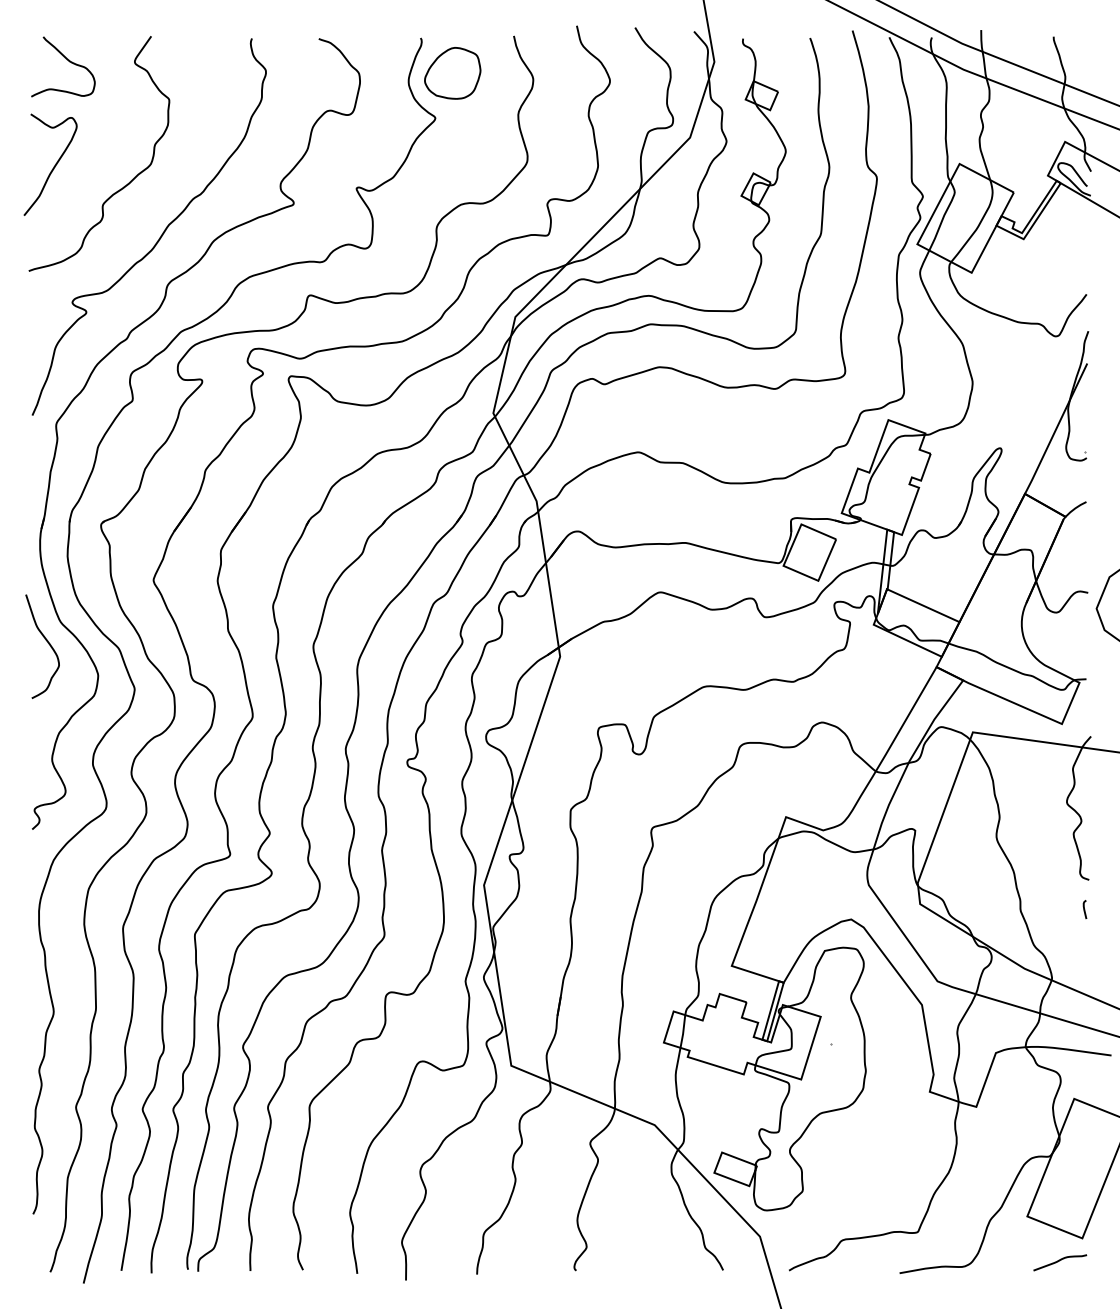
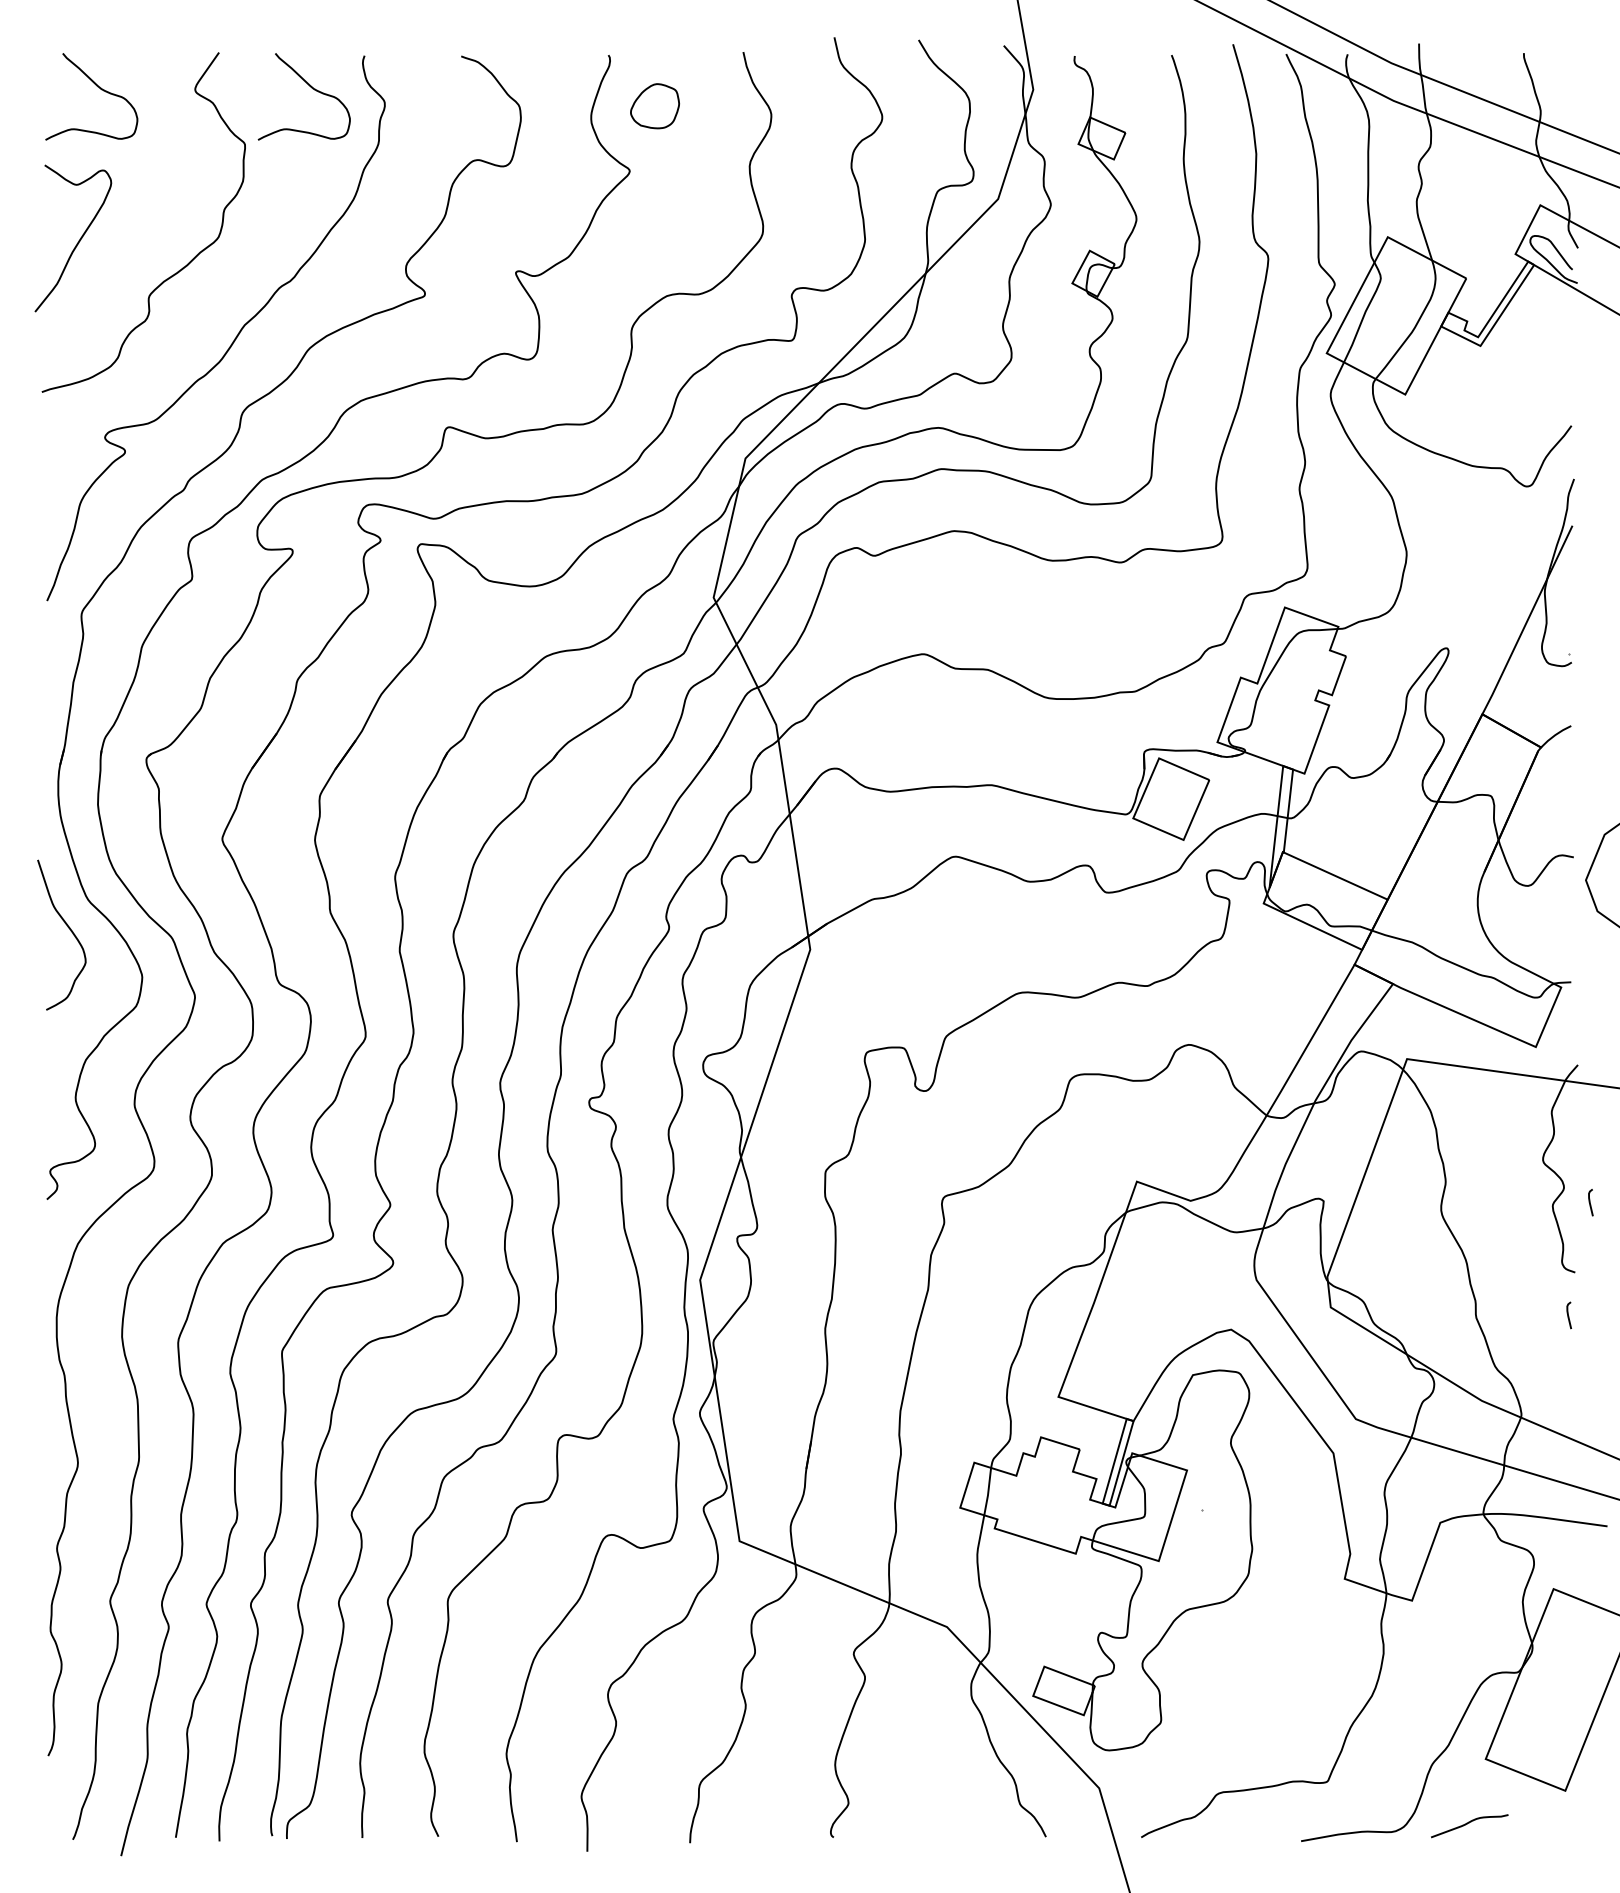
curve: (215, 61) -> (311, 89), added
part: (452, 73) -> (654, 106), size x0.6
curve: (1099, 831) -> (1590, 1202), added
curve: (1059, 1261) -> (1468, 1824), moved

